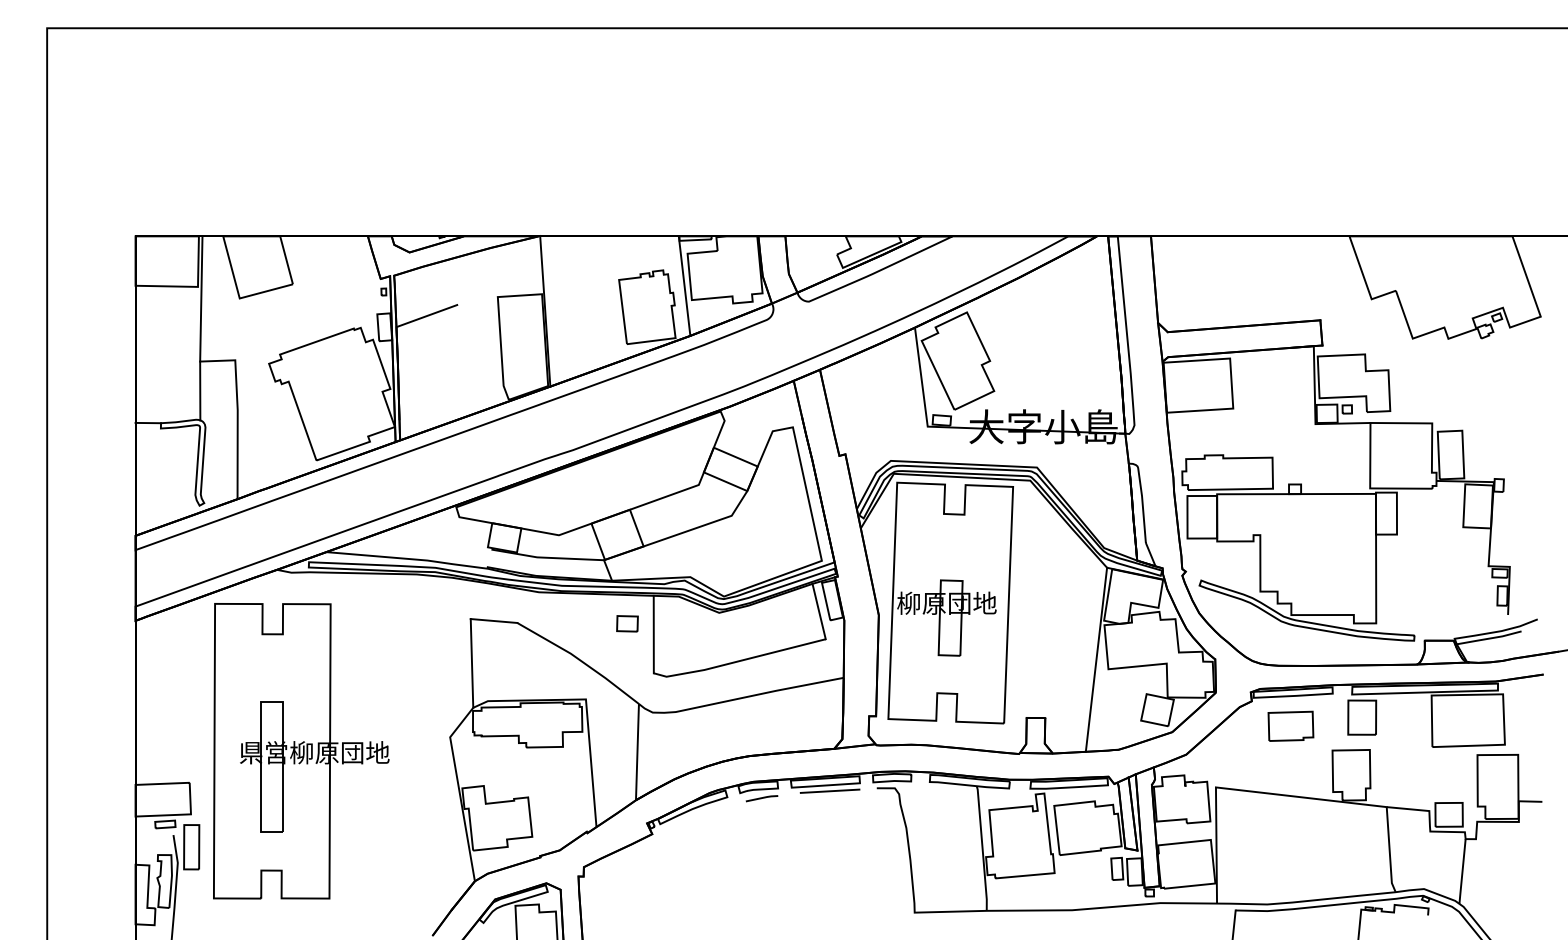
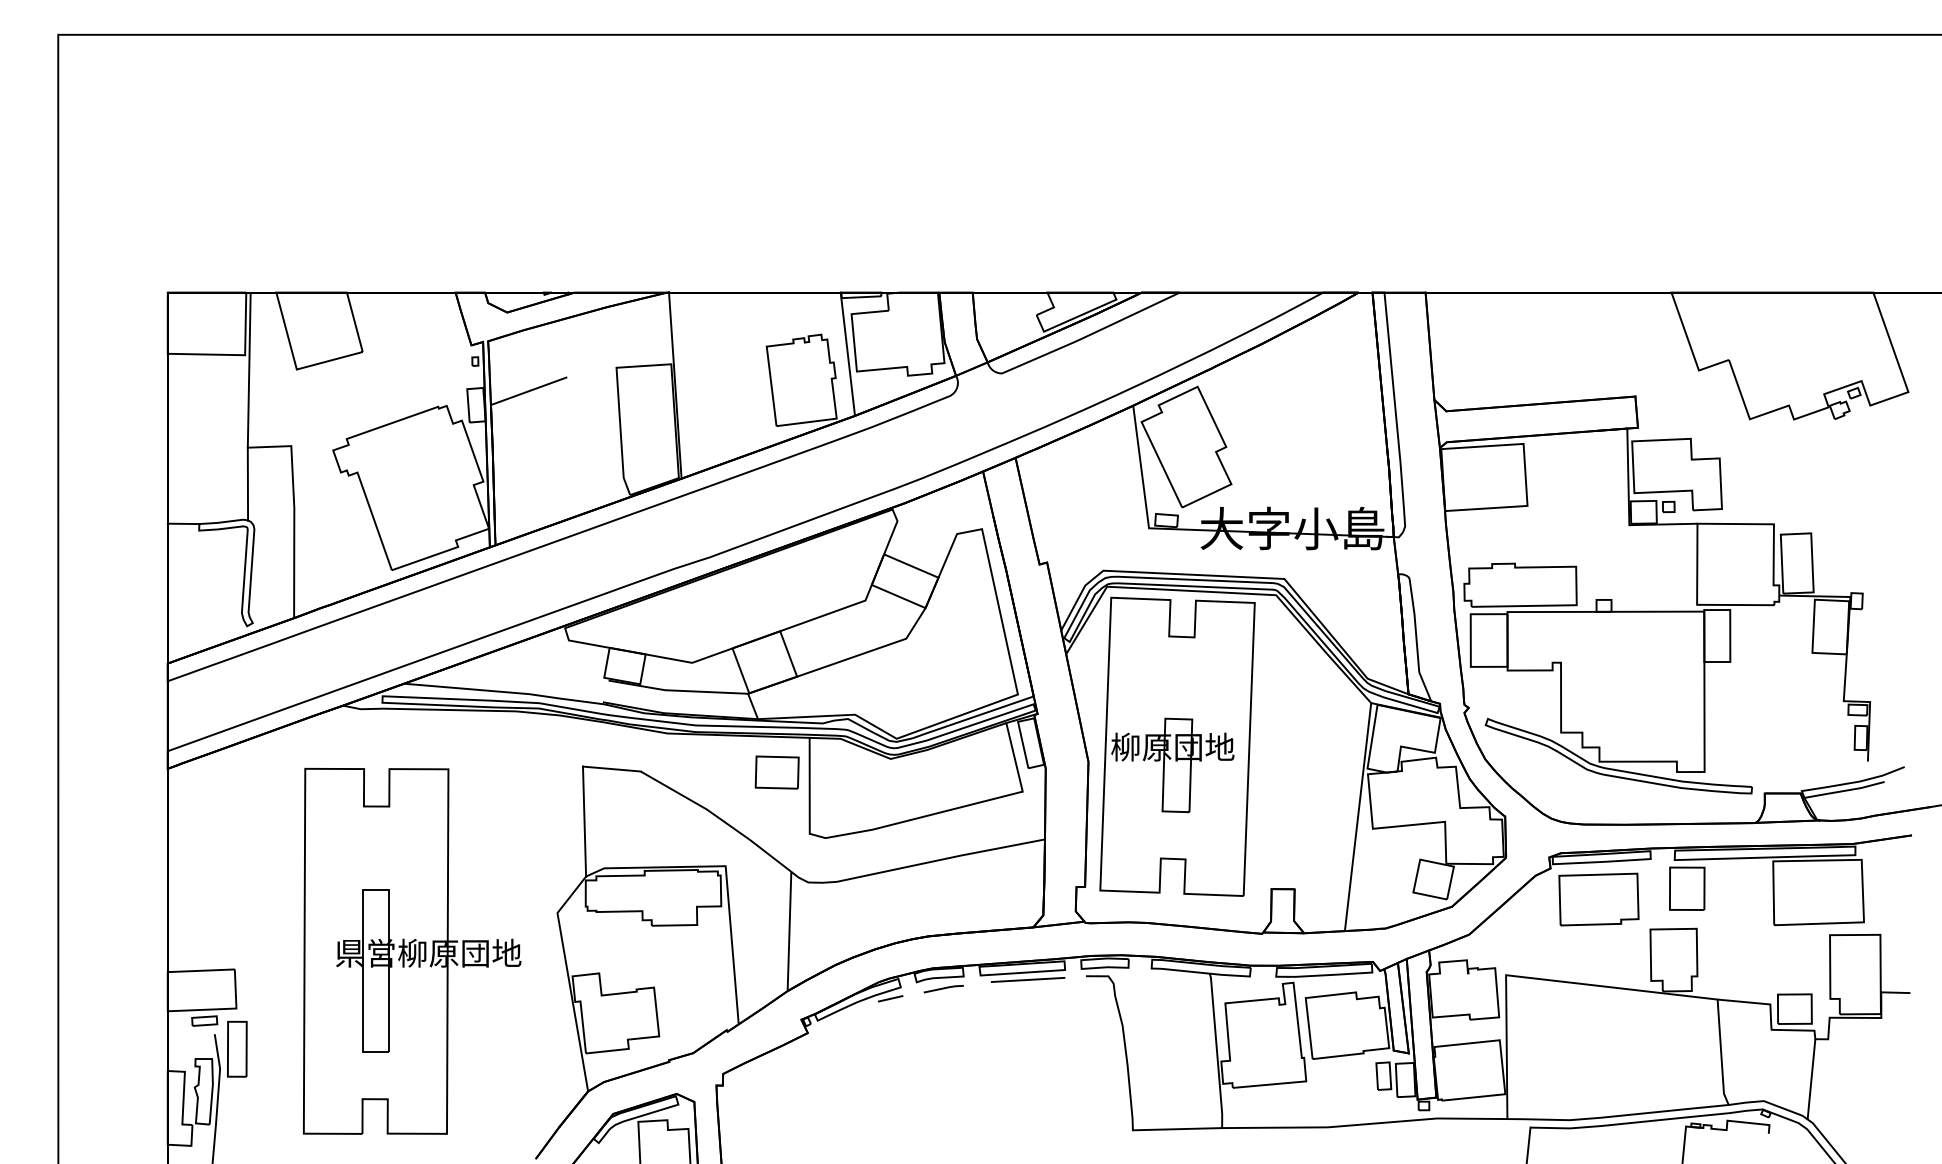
part: (626, 623) -> (776, 772), size x1.67
part: (1290, 726) -> (1598, 899), size x1.43
part: (301, 750) -> (412, 950), moved
line: (719, 806) -> (890, 998), added

